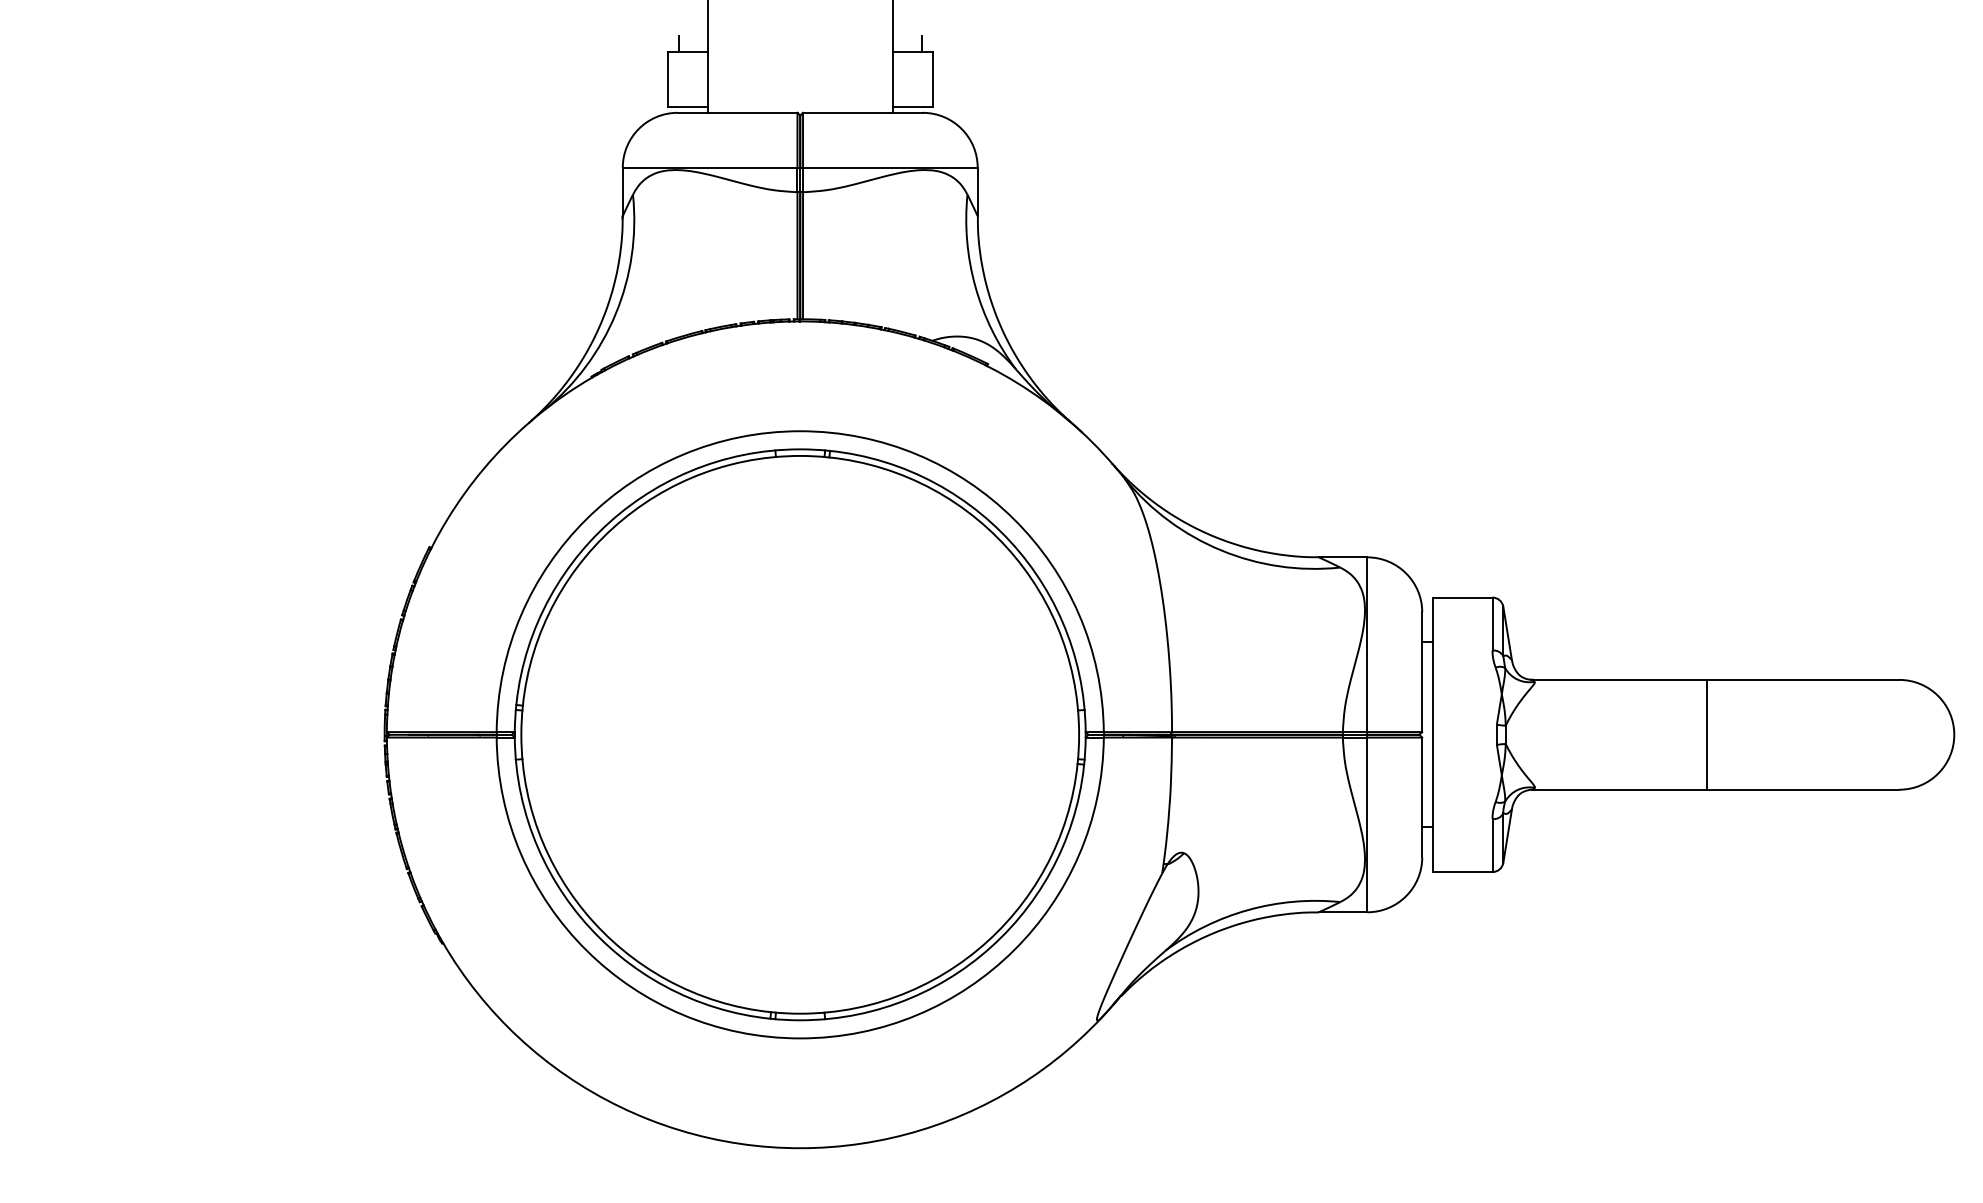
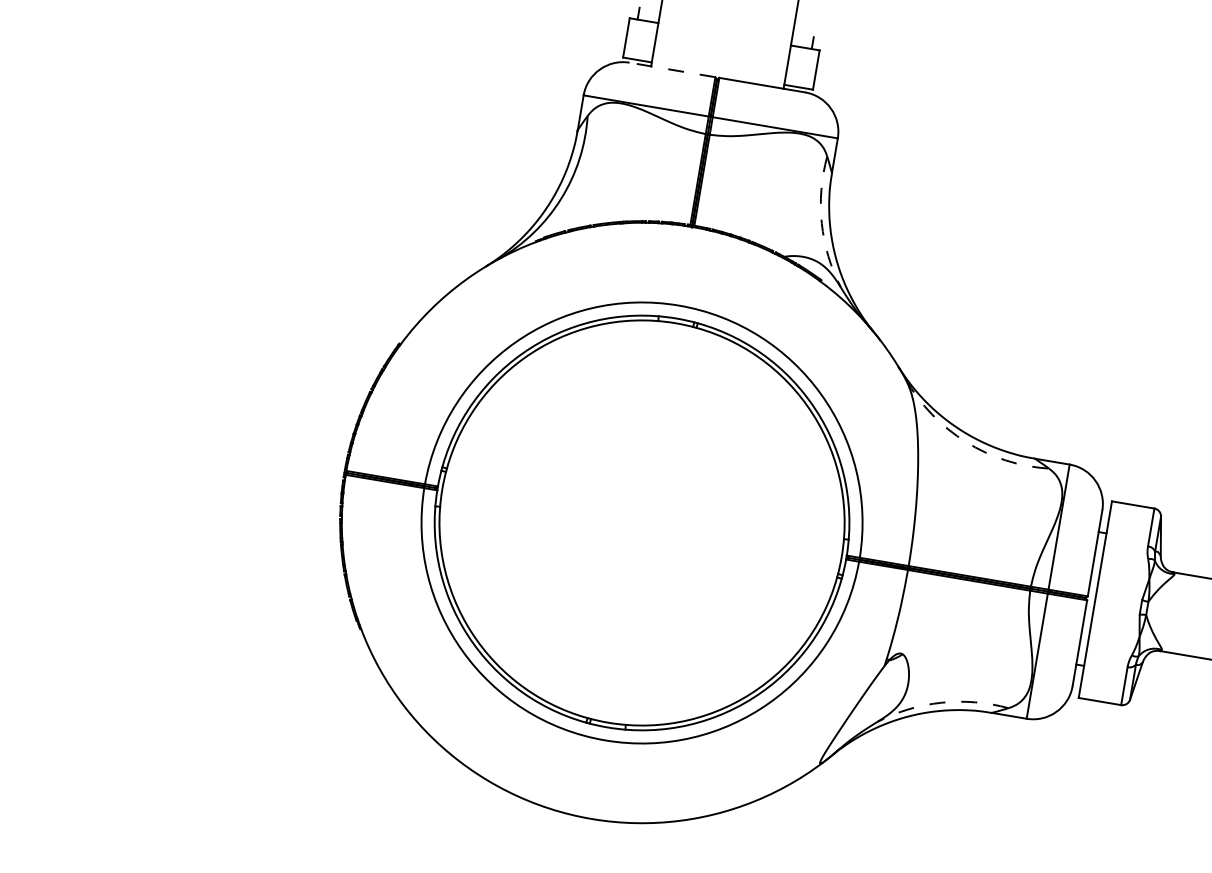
line: (737, 112) -> (672, 69), solid -> dashed
arc: (975, 286) -> (821, 223), solid -> dashed
arc: (1221, 550) -> (966, 442), solid -> dashed
arc: (1248, 910) -> (941, 703), solid -> dashed

